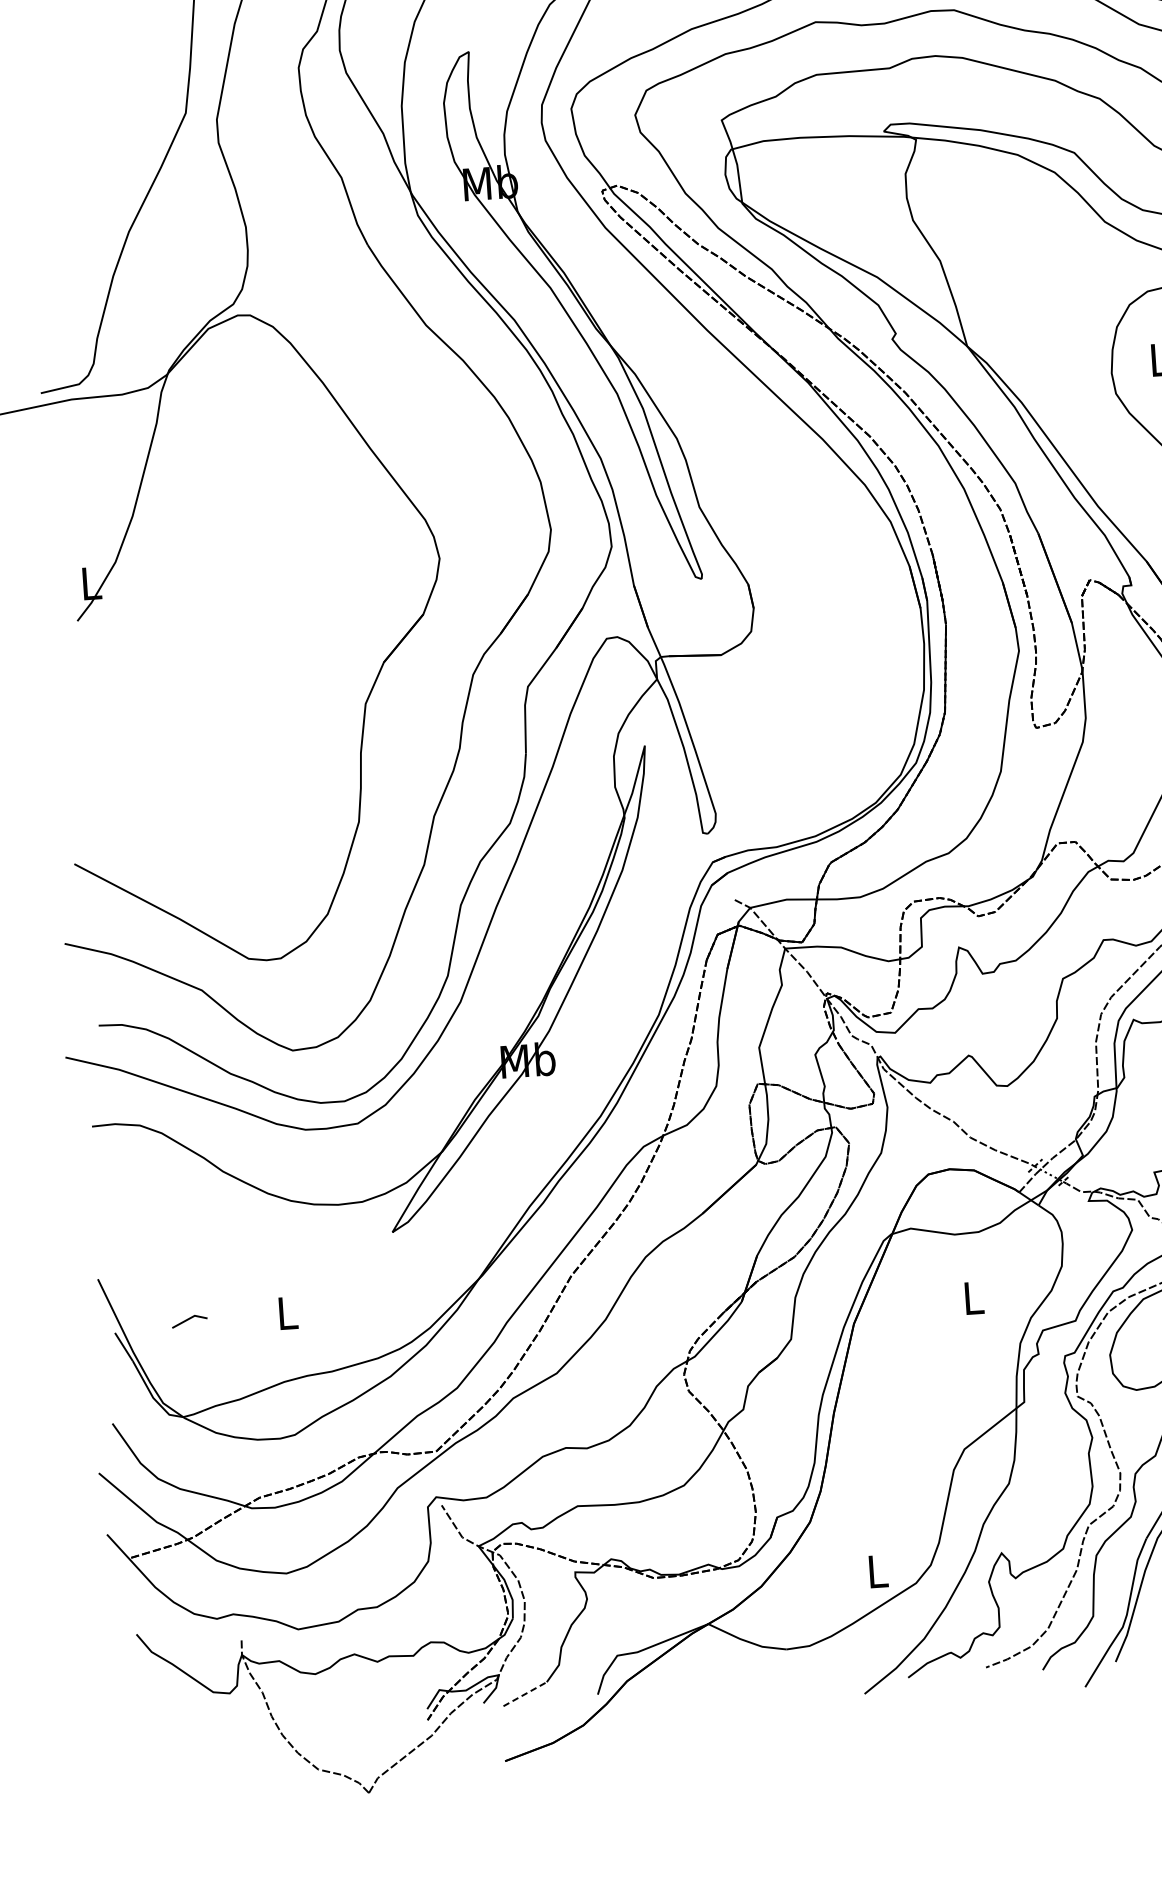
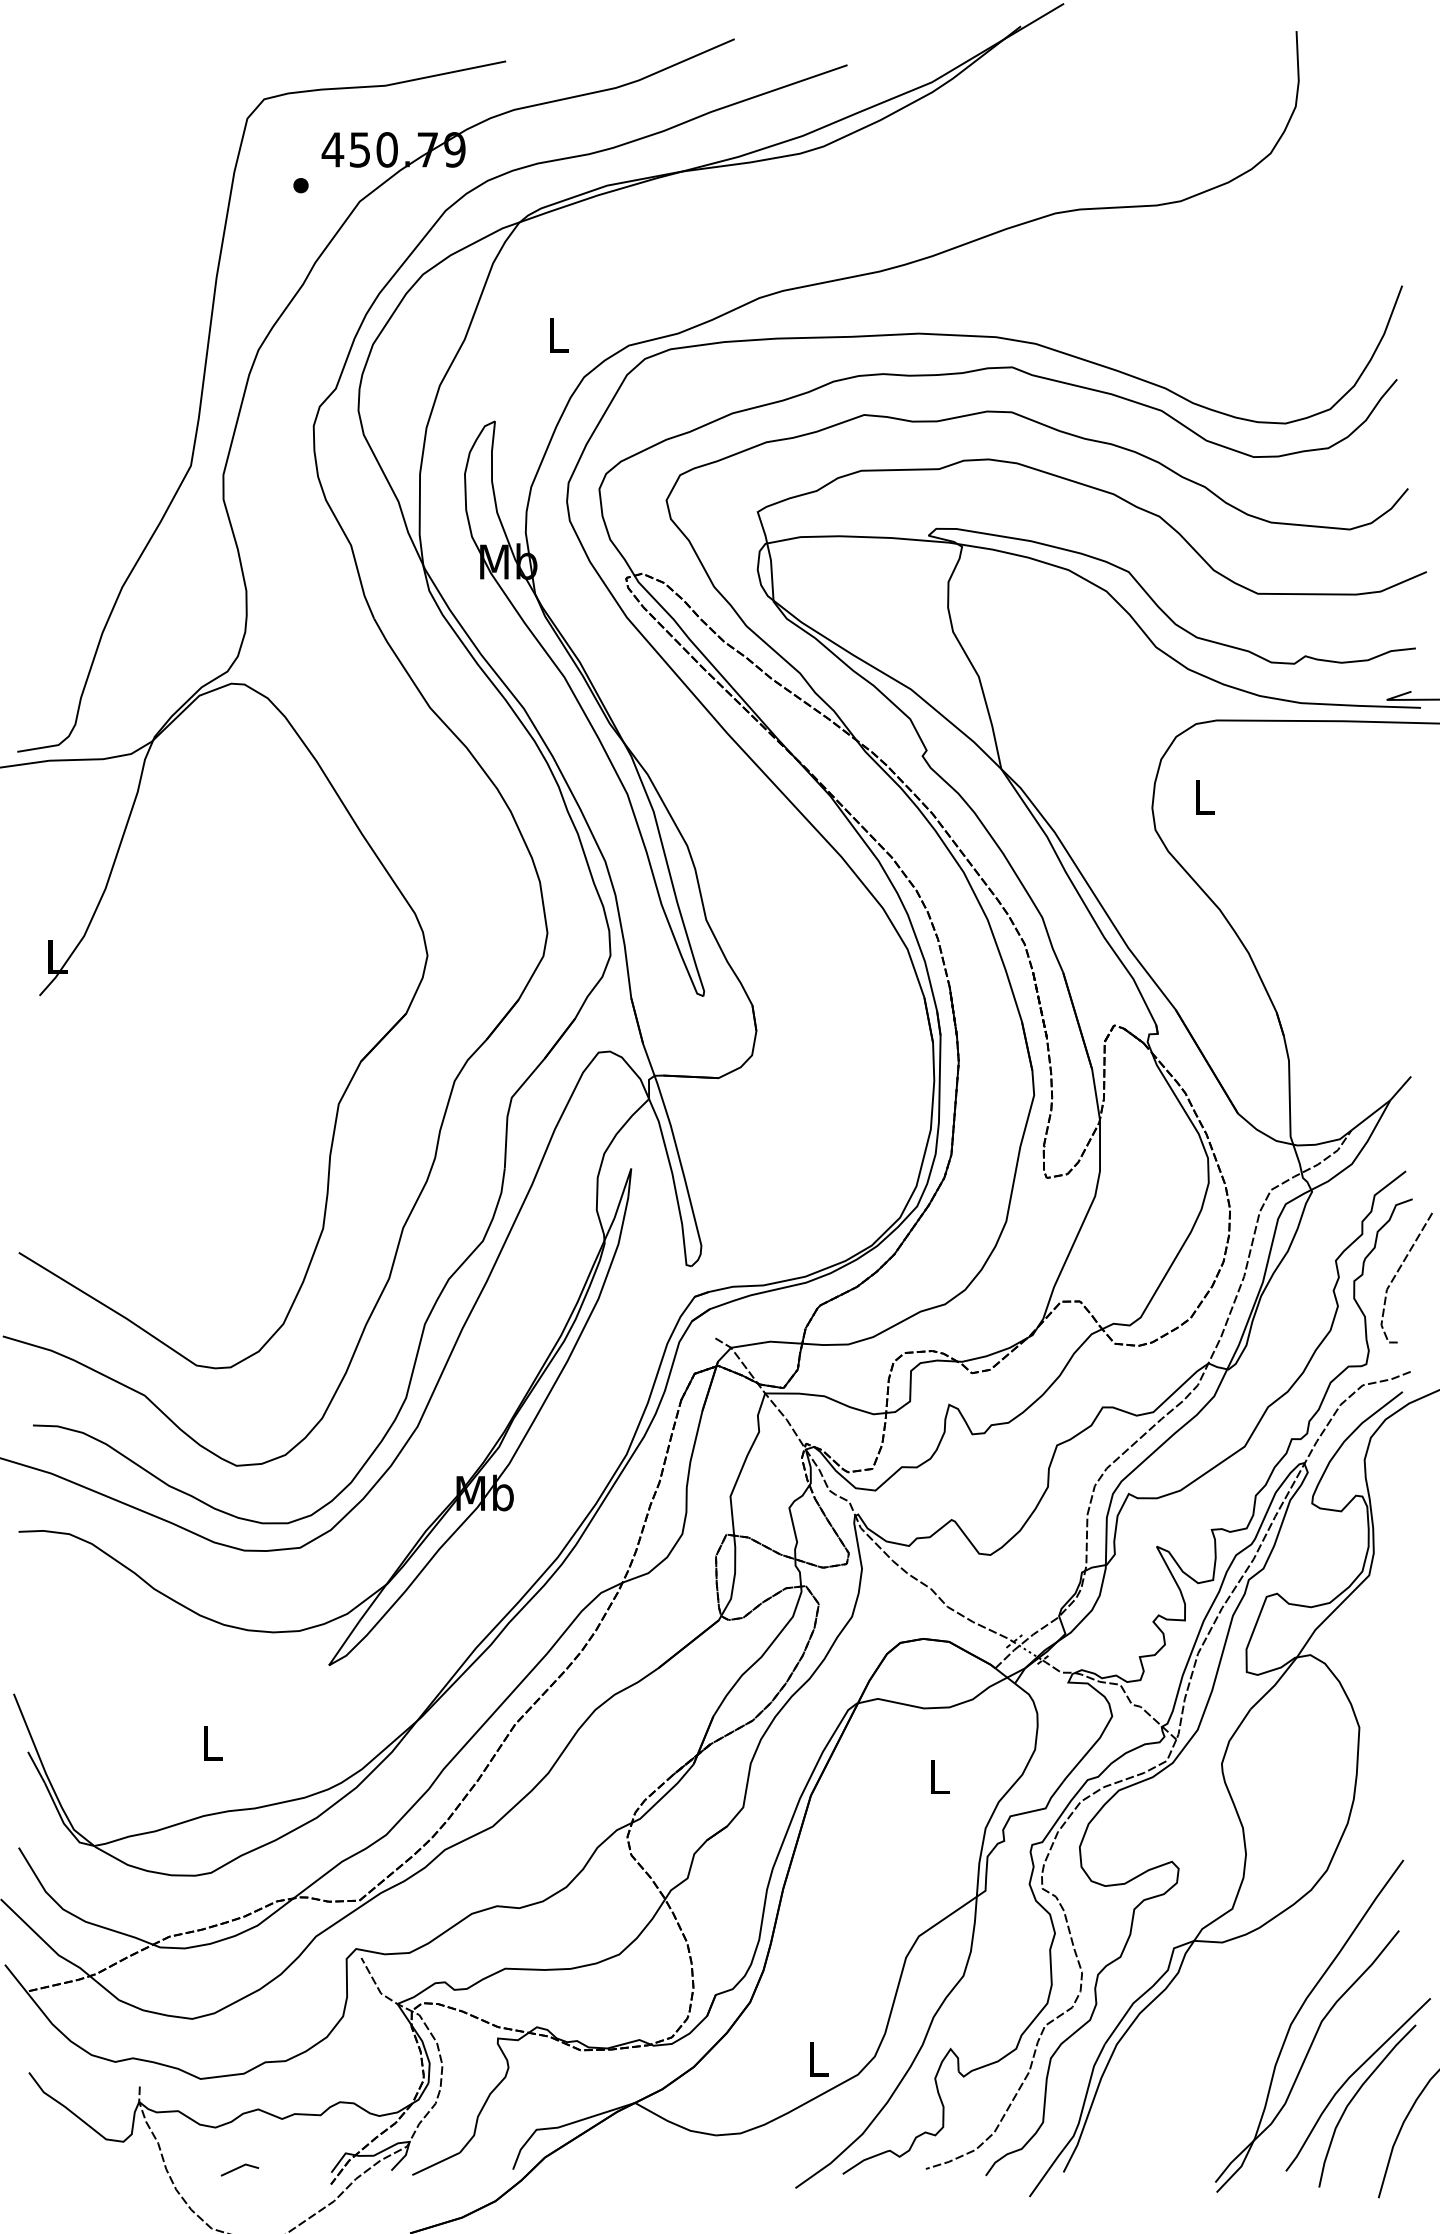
line: (189, 1319) -> (239, 2168), moved
line: (525, 1693) -> (436, 2163), dashed -> solid

